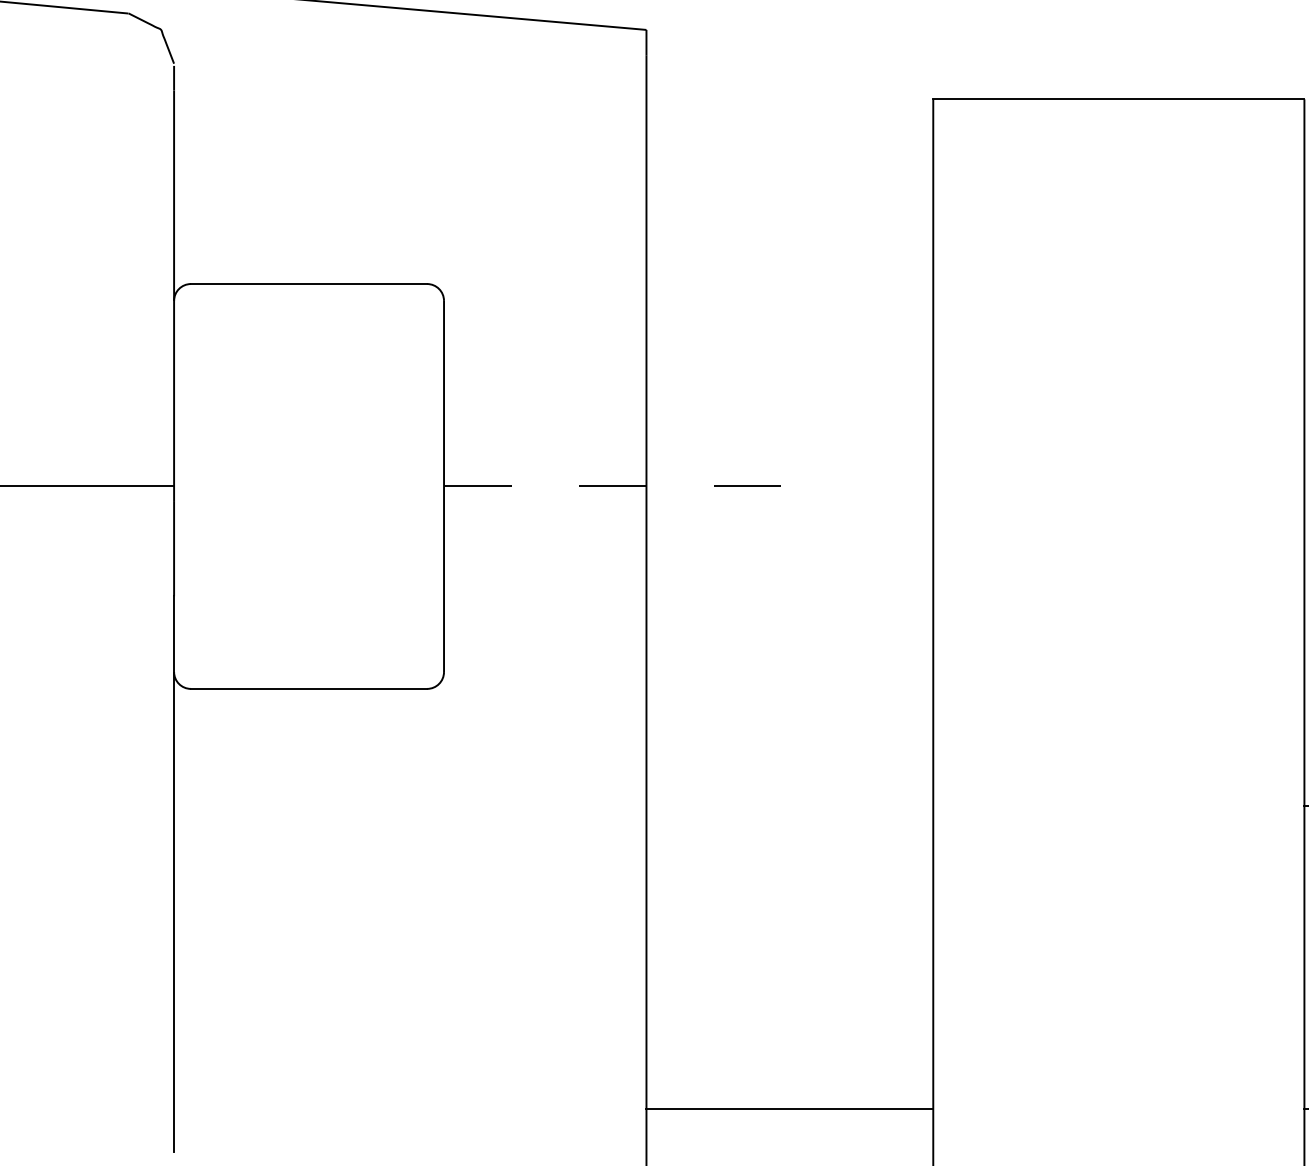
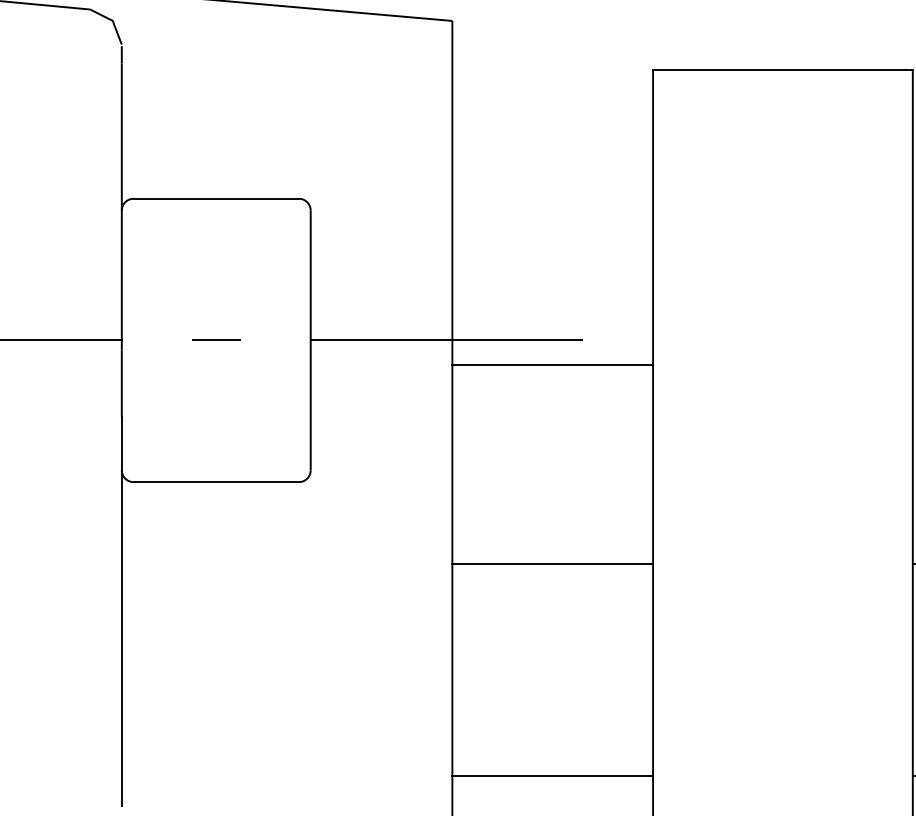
line: (309, 485) -> (216, 339), added
line: (638, 486) -> (446, 340), dashed -> solid
line: (789, 520) -> (552, 364), added
line: (789, 805) -> (552, 563), added

